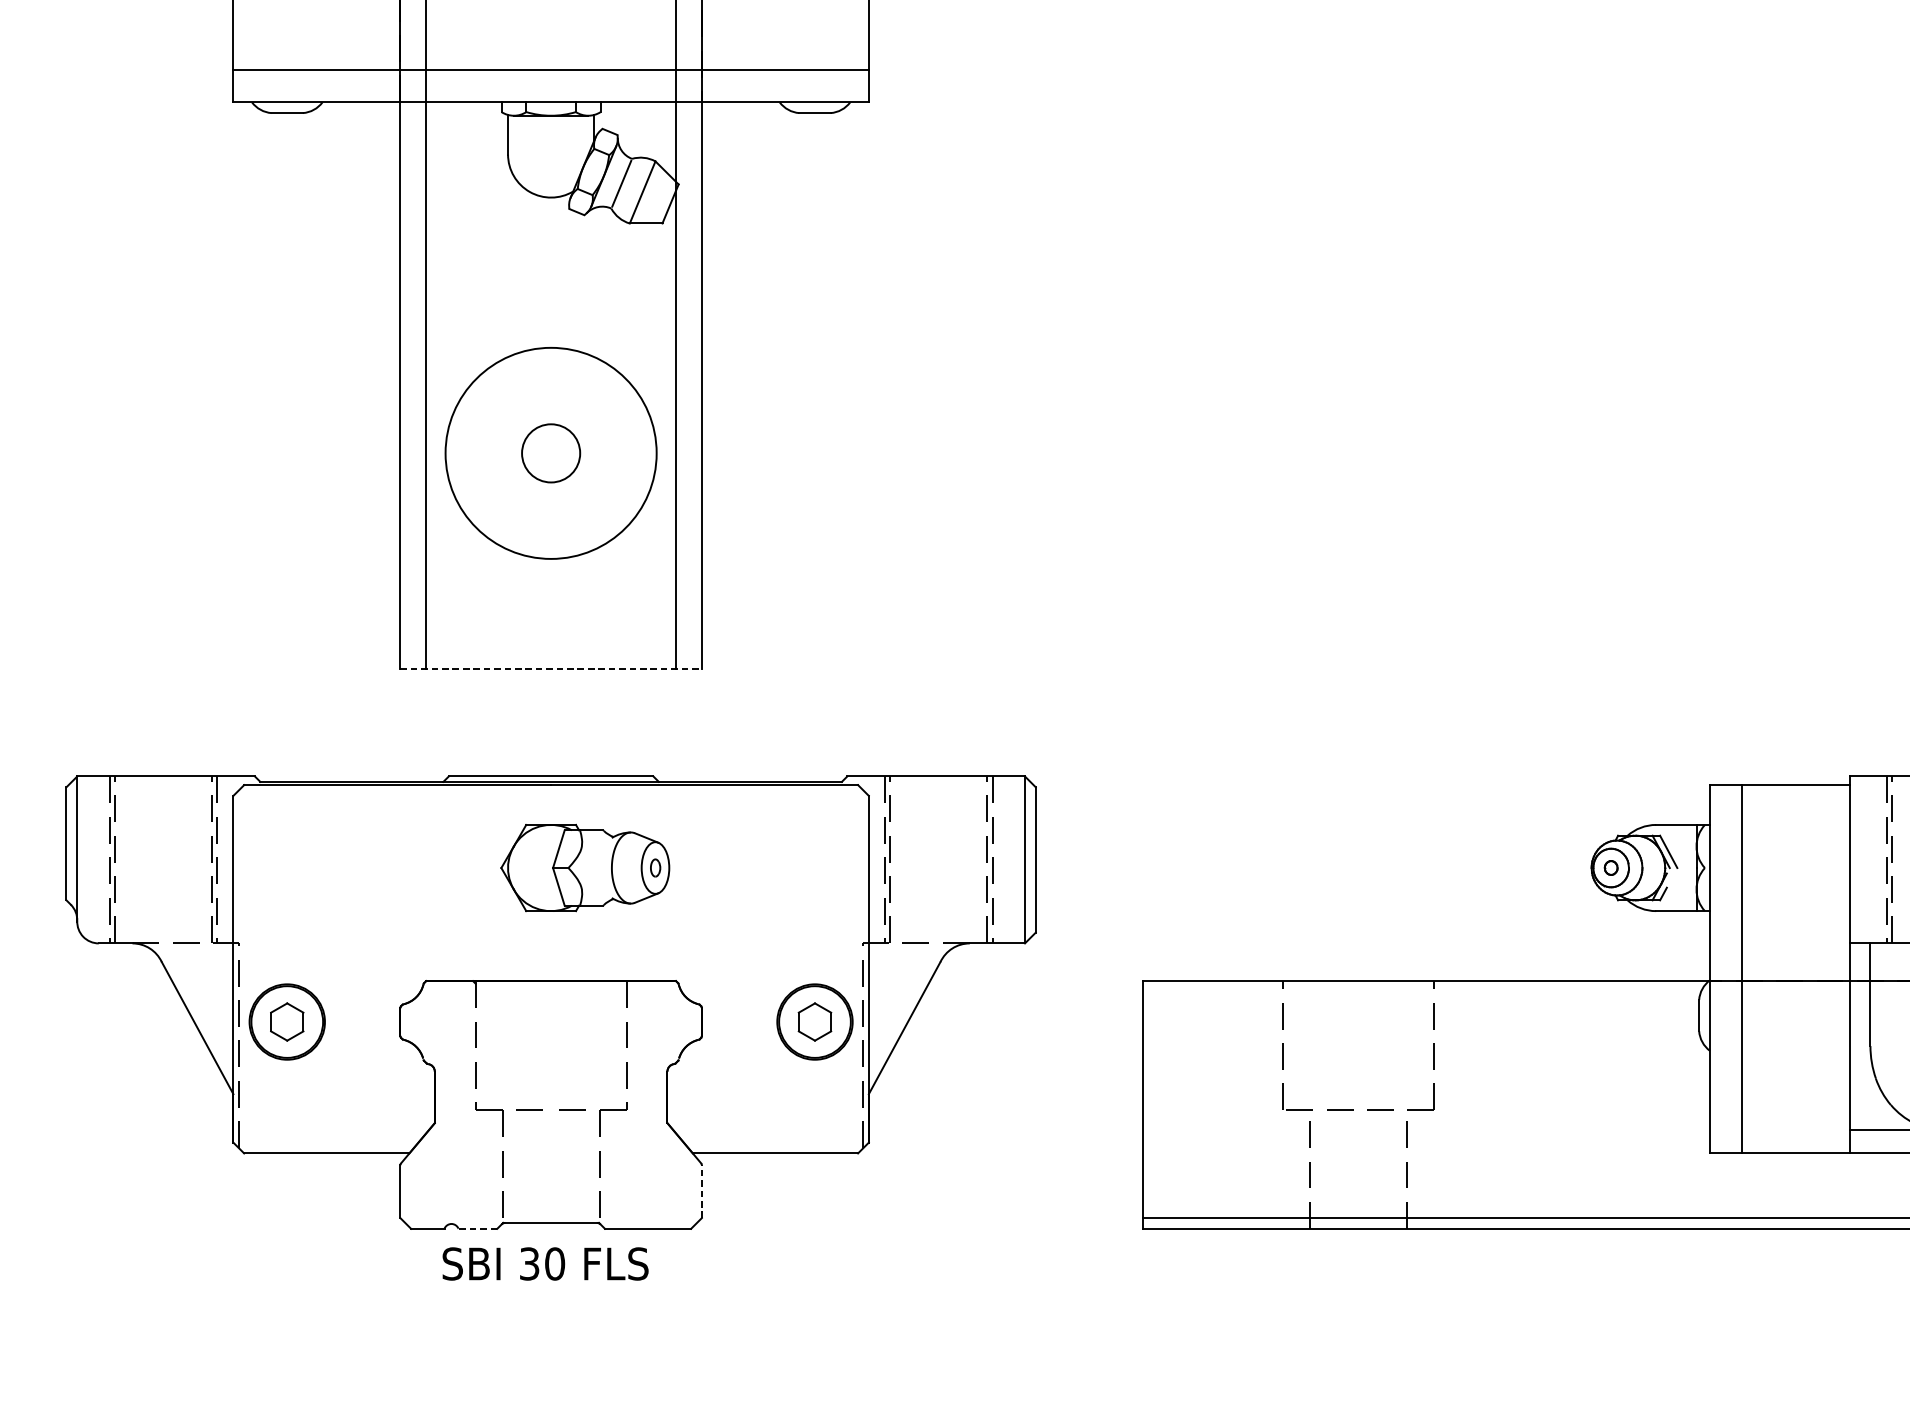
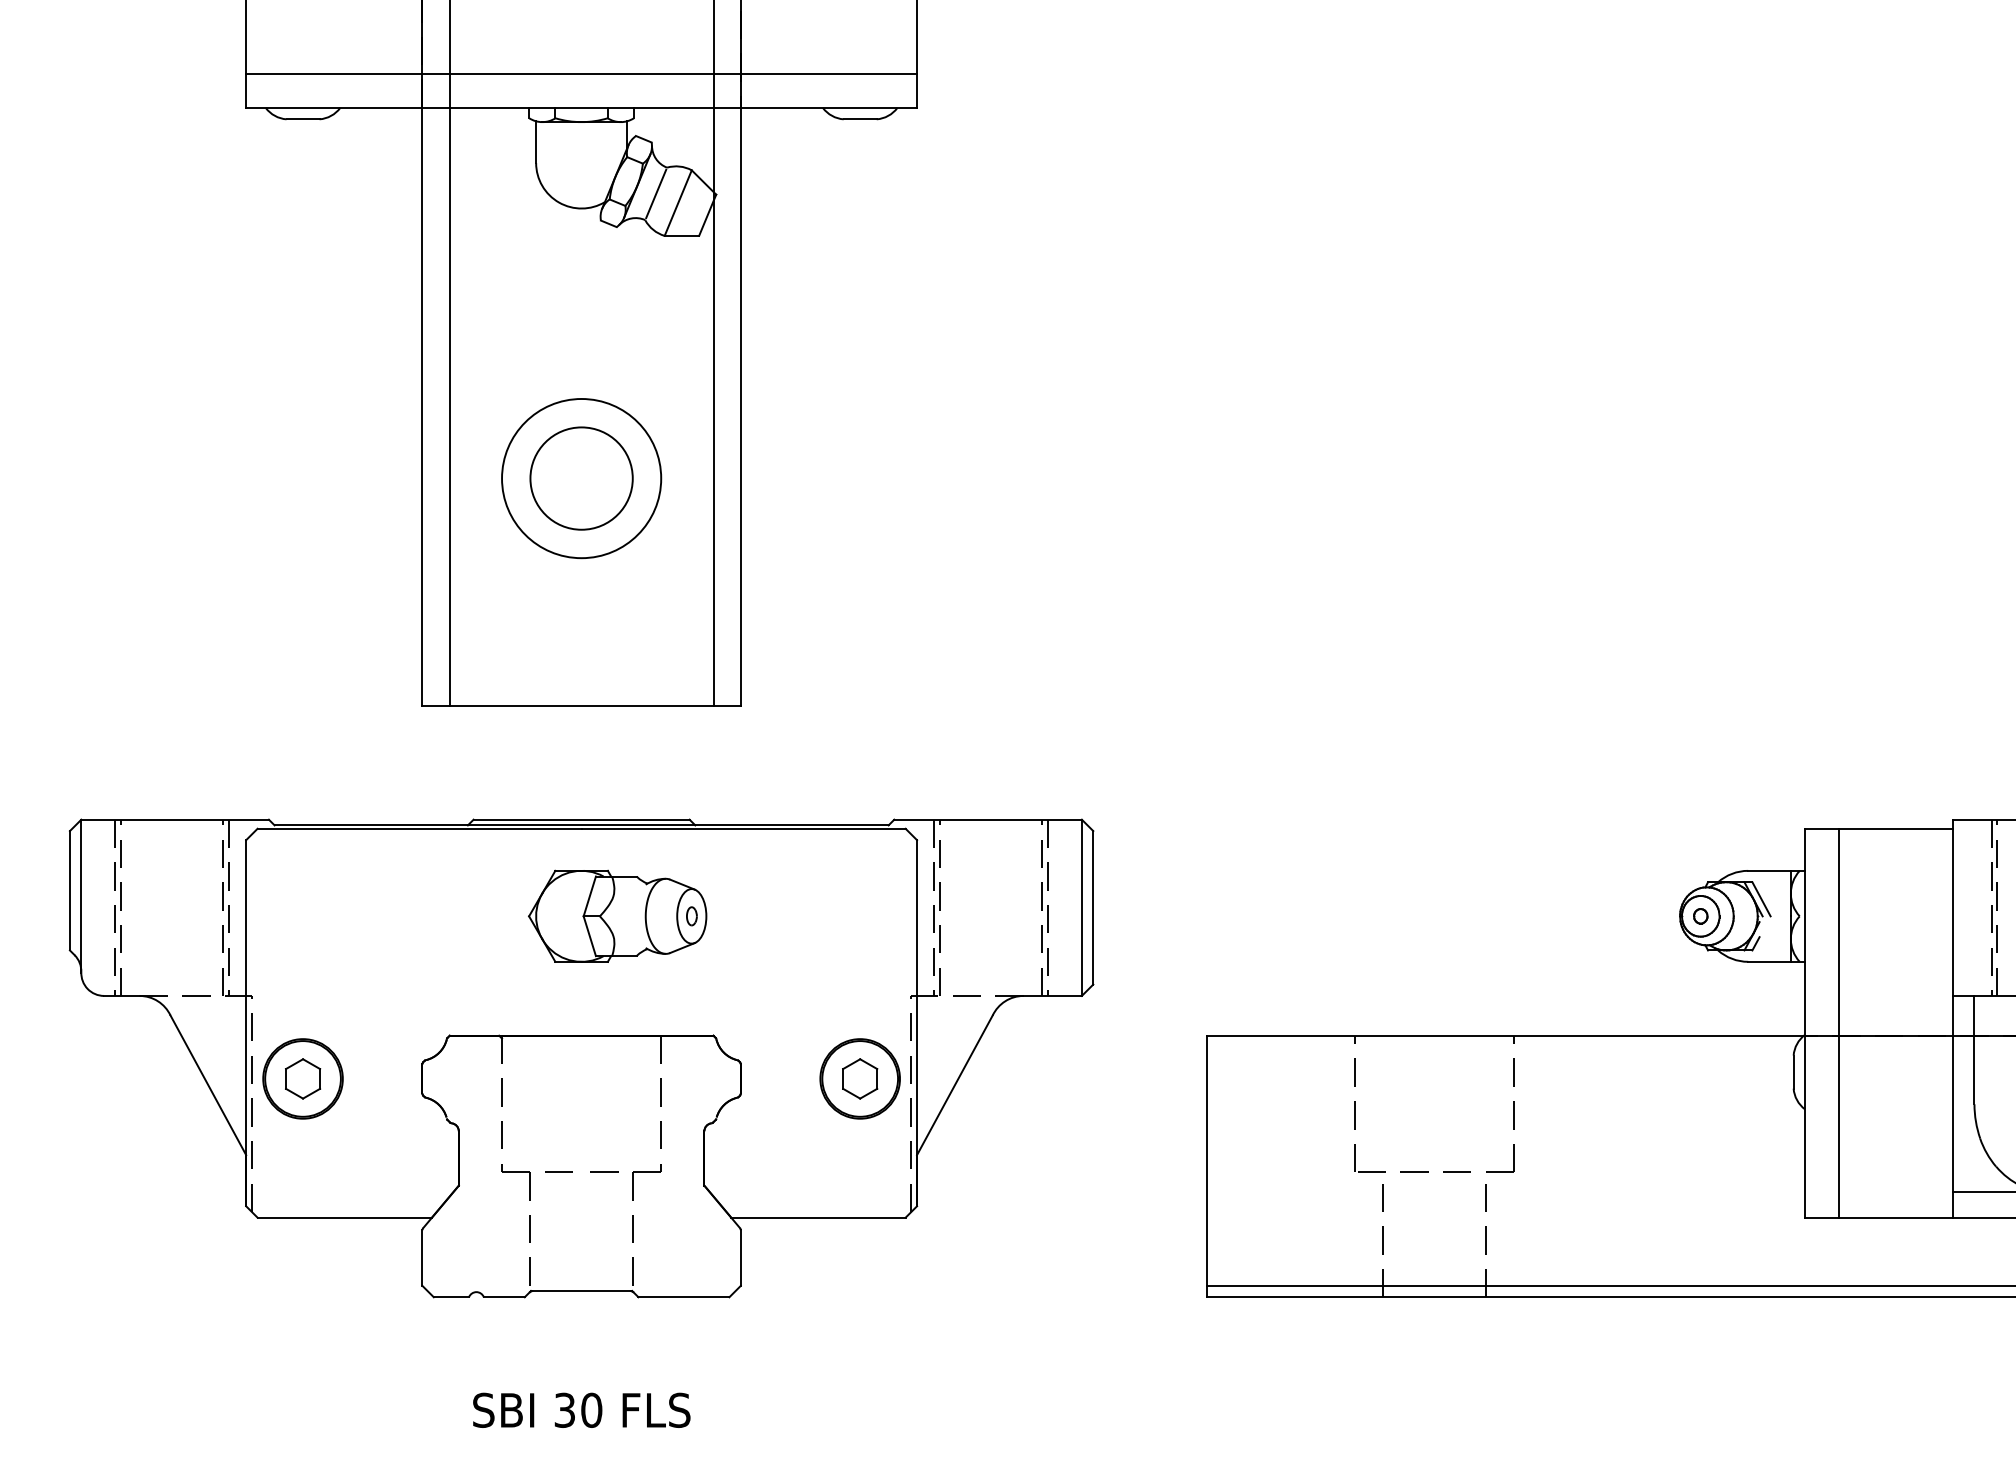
circle: (551, 453) -> (581, 478), size x0.71
circle: (551, 453) -> (581, 478), size x1.67
line: (551, 669) -> (582, 706), dashed -> solid
line: (701, 1192) -> (740, 1258), dashed -> solid
line: (477, 1229) -> (503, 1297), dashed -> solid
text: (545, 1263) -> (581, 1409), moved

